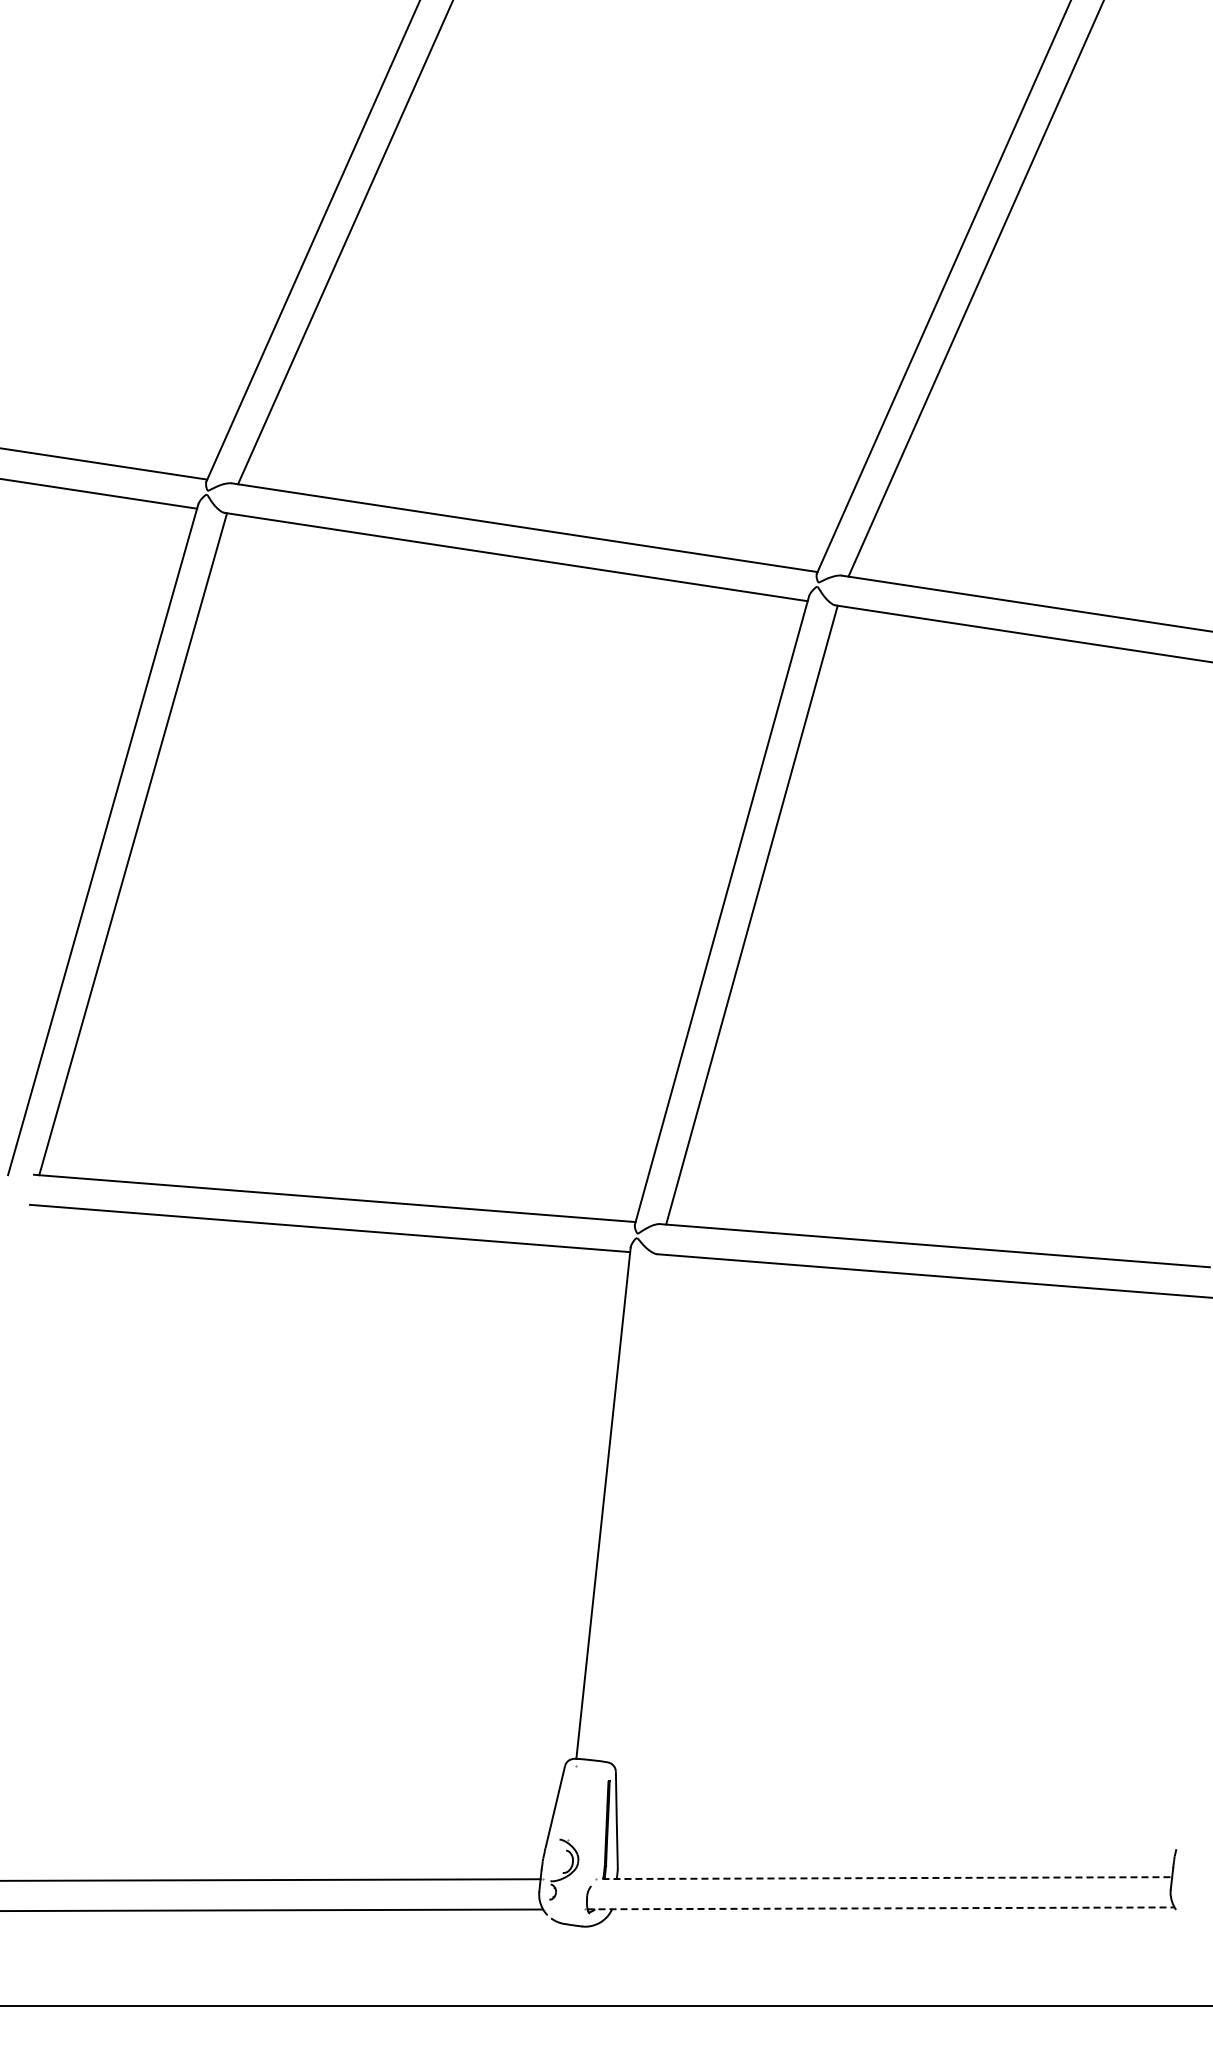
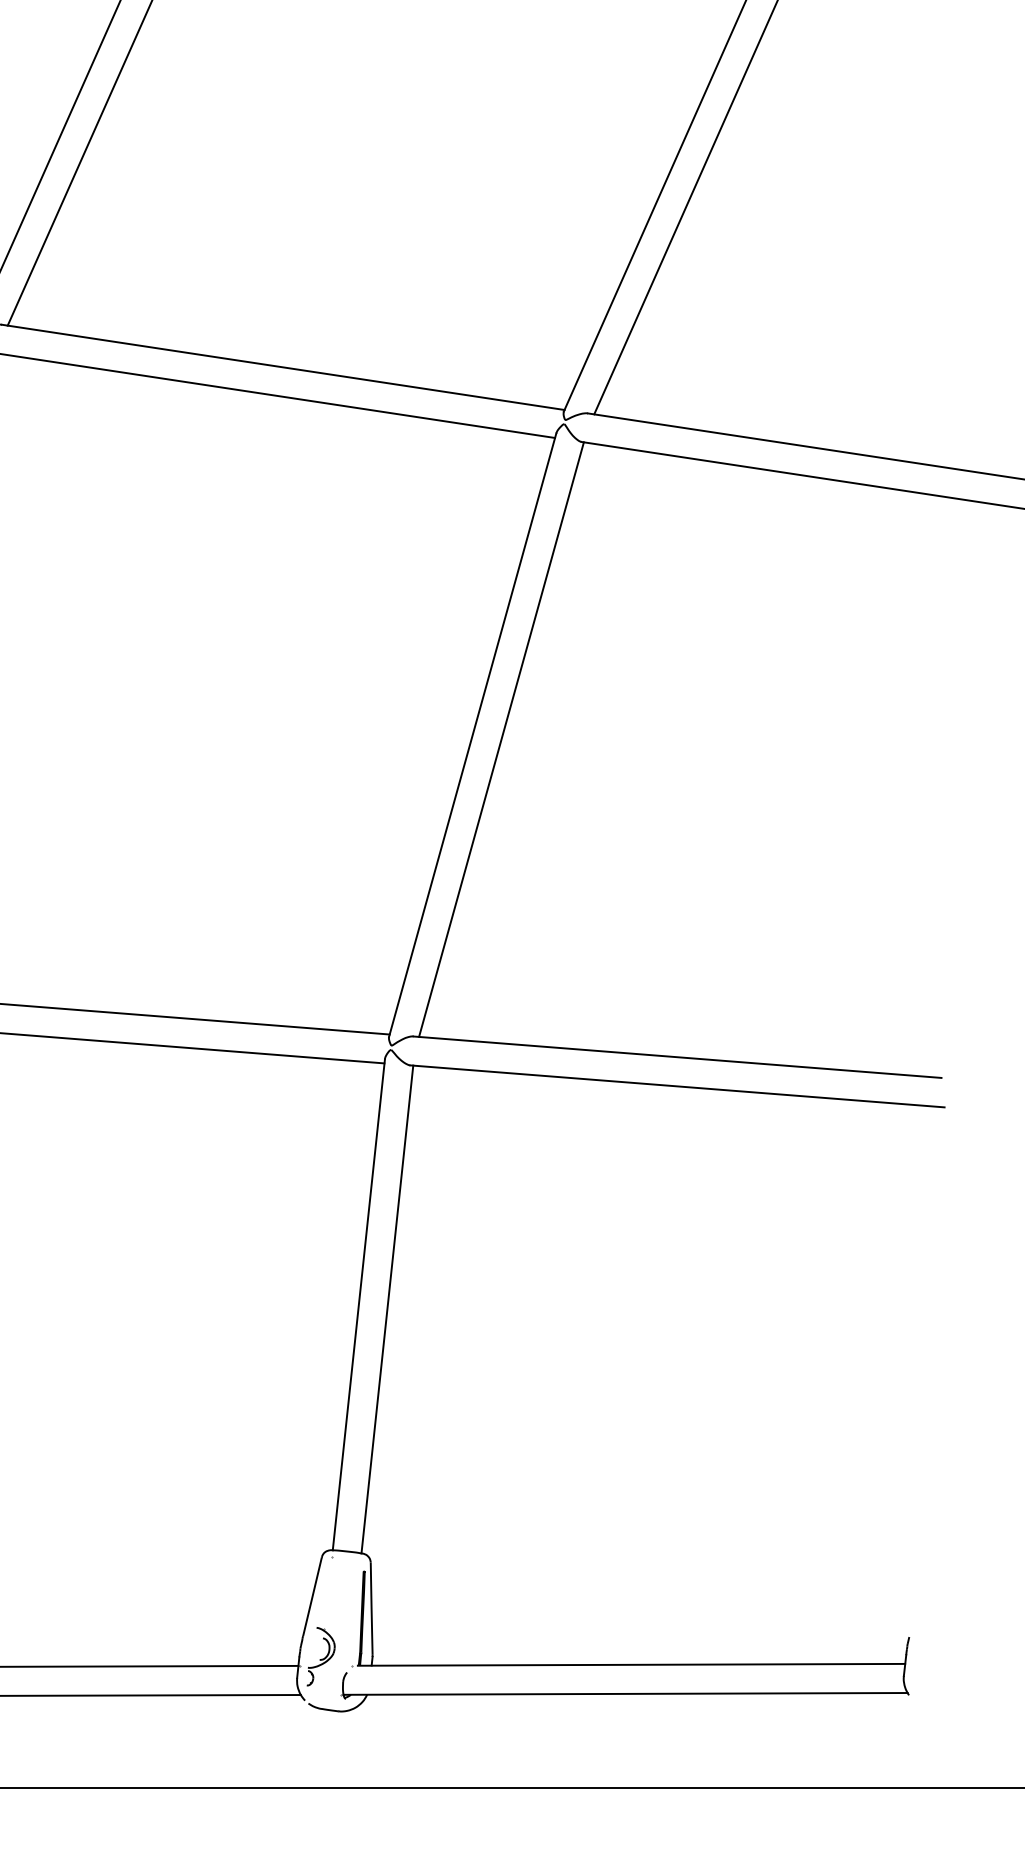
line: (633, 1508) -> (387, 1309), added
line: (887, 1878) -> (631, 1665), dashed -> solid
line: (881, 1908) -> (625, 1694), dashed -> solid

